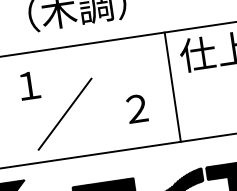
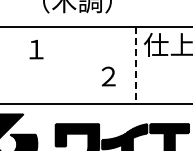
line: (172, 87) -> (135, 65), solid -> dashed
line: (65, 113) -> (58, 72), removed

